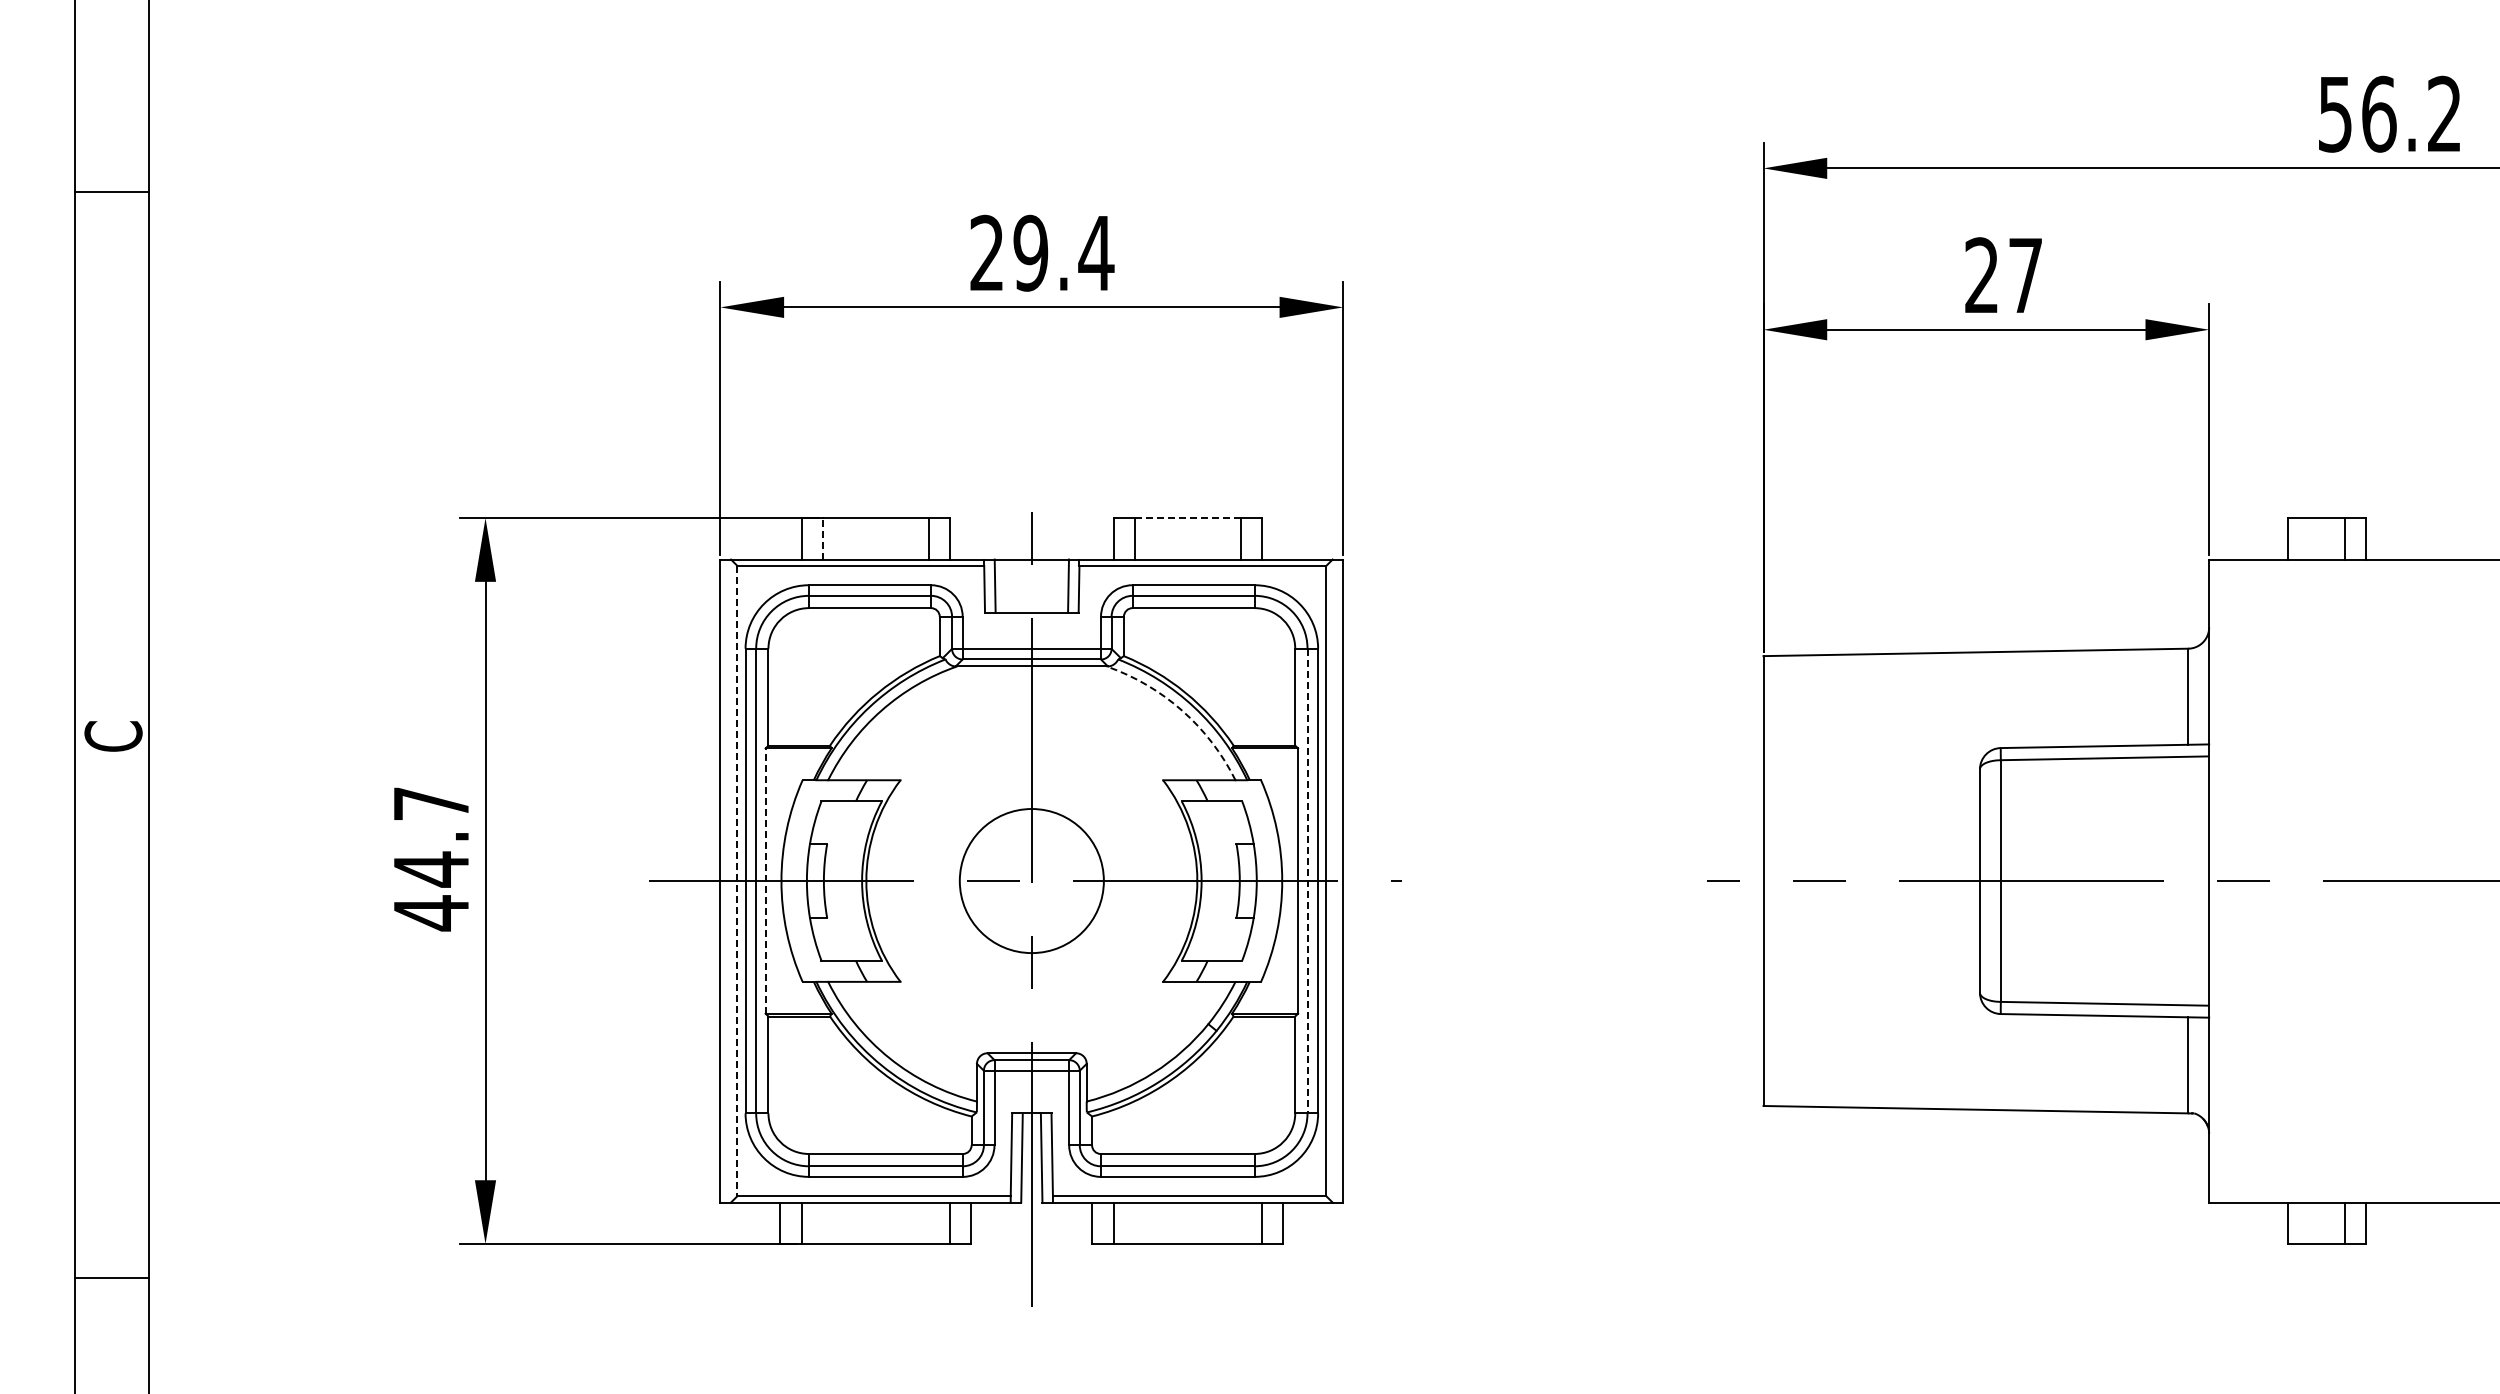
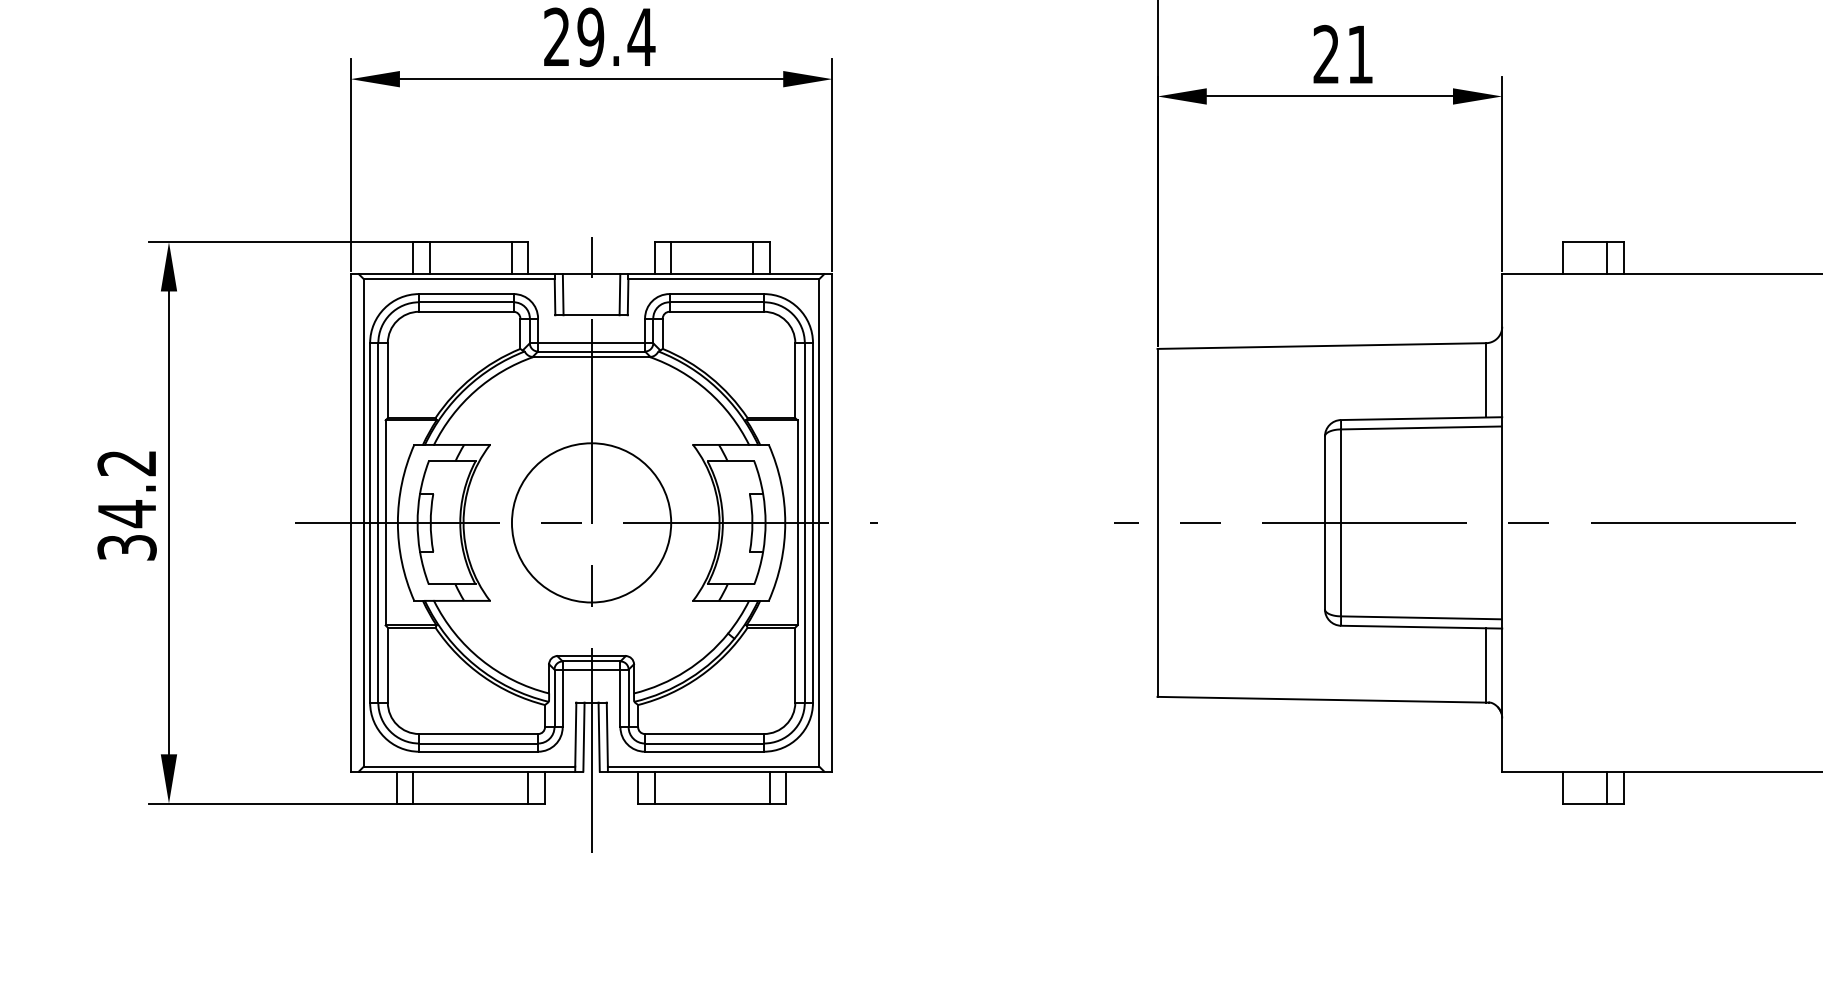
text: (2025, 275) -> (1360, 54), 27 -> 21
line: (1187, 518) -> (711, 242), dashed -> solid
line: (822, 538) -> (429, 257), dashed -> solid
arc: (1182, 710) -> (708, 390), dashed -> solid
text: (431, 859) -> (127, 506), 44.7 -> 34.2
circle: (1031, 880) -> (591, 522), size x1.43
line: (737, 881) -> (363, 523), dashed -> solid
line: (765, 881) -> (385, 523), dashed -> solid
line: (1307, 881) -> (804, 523), dashed -> solid

